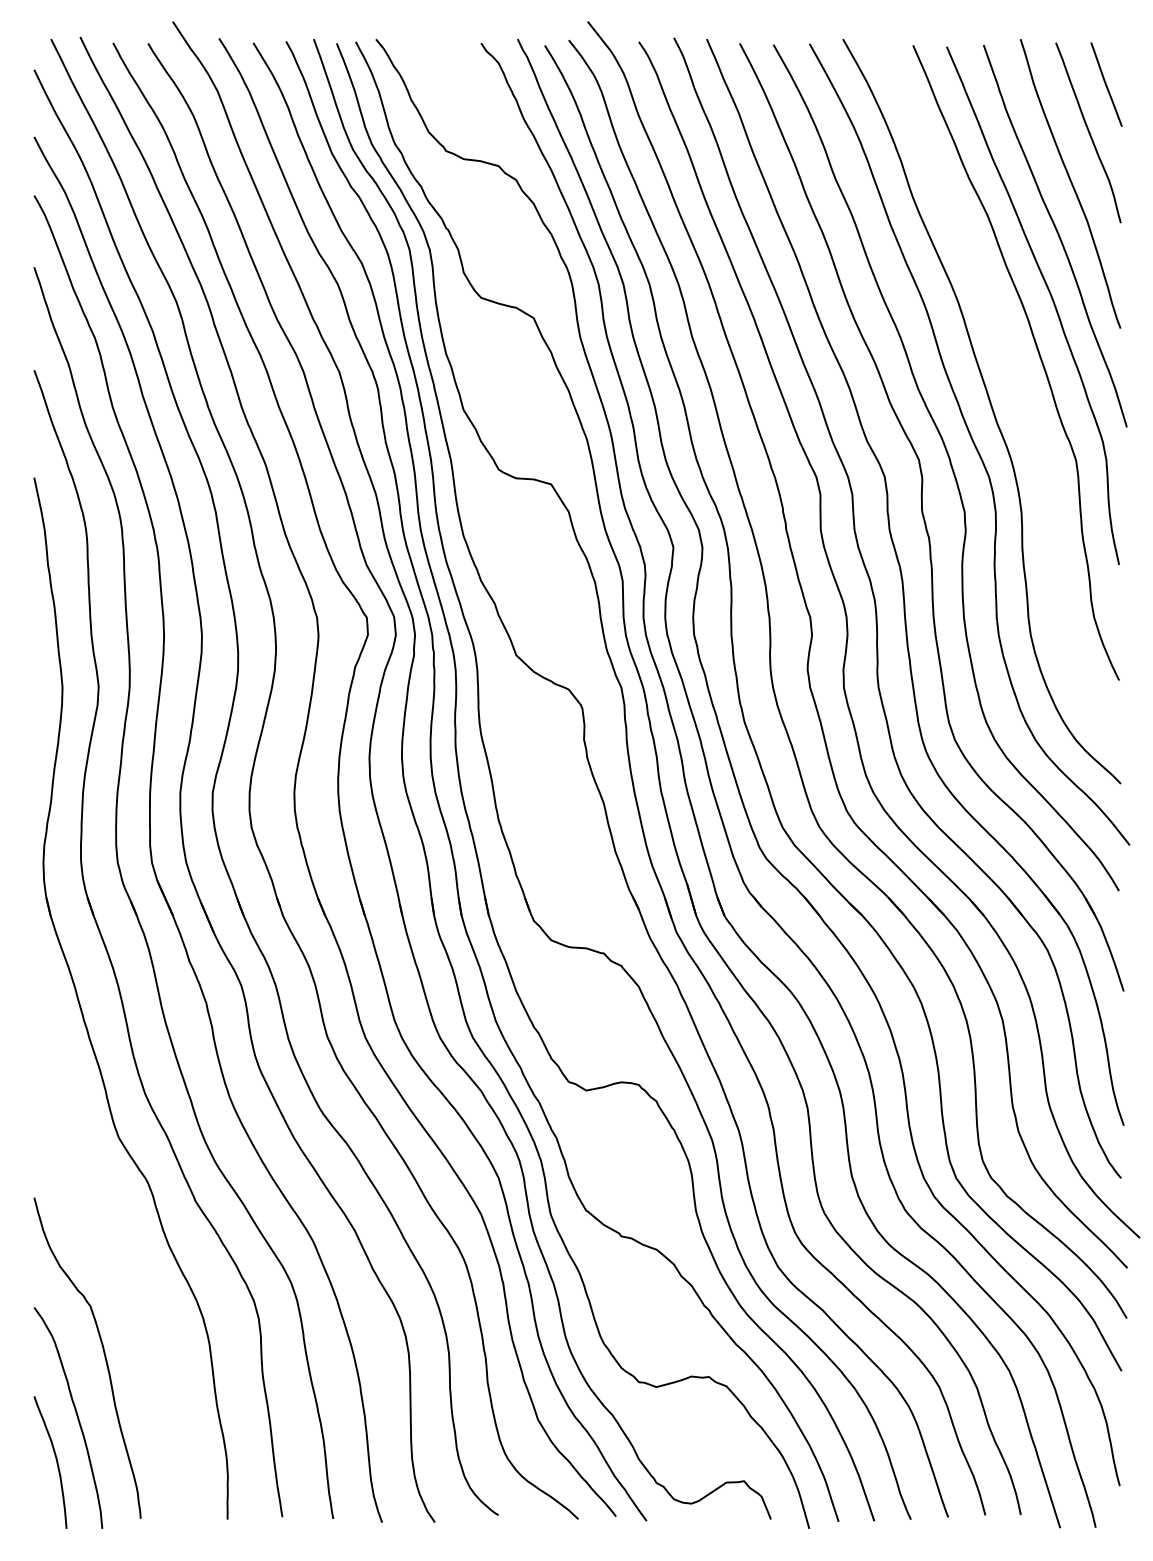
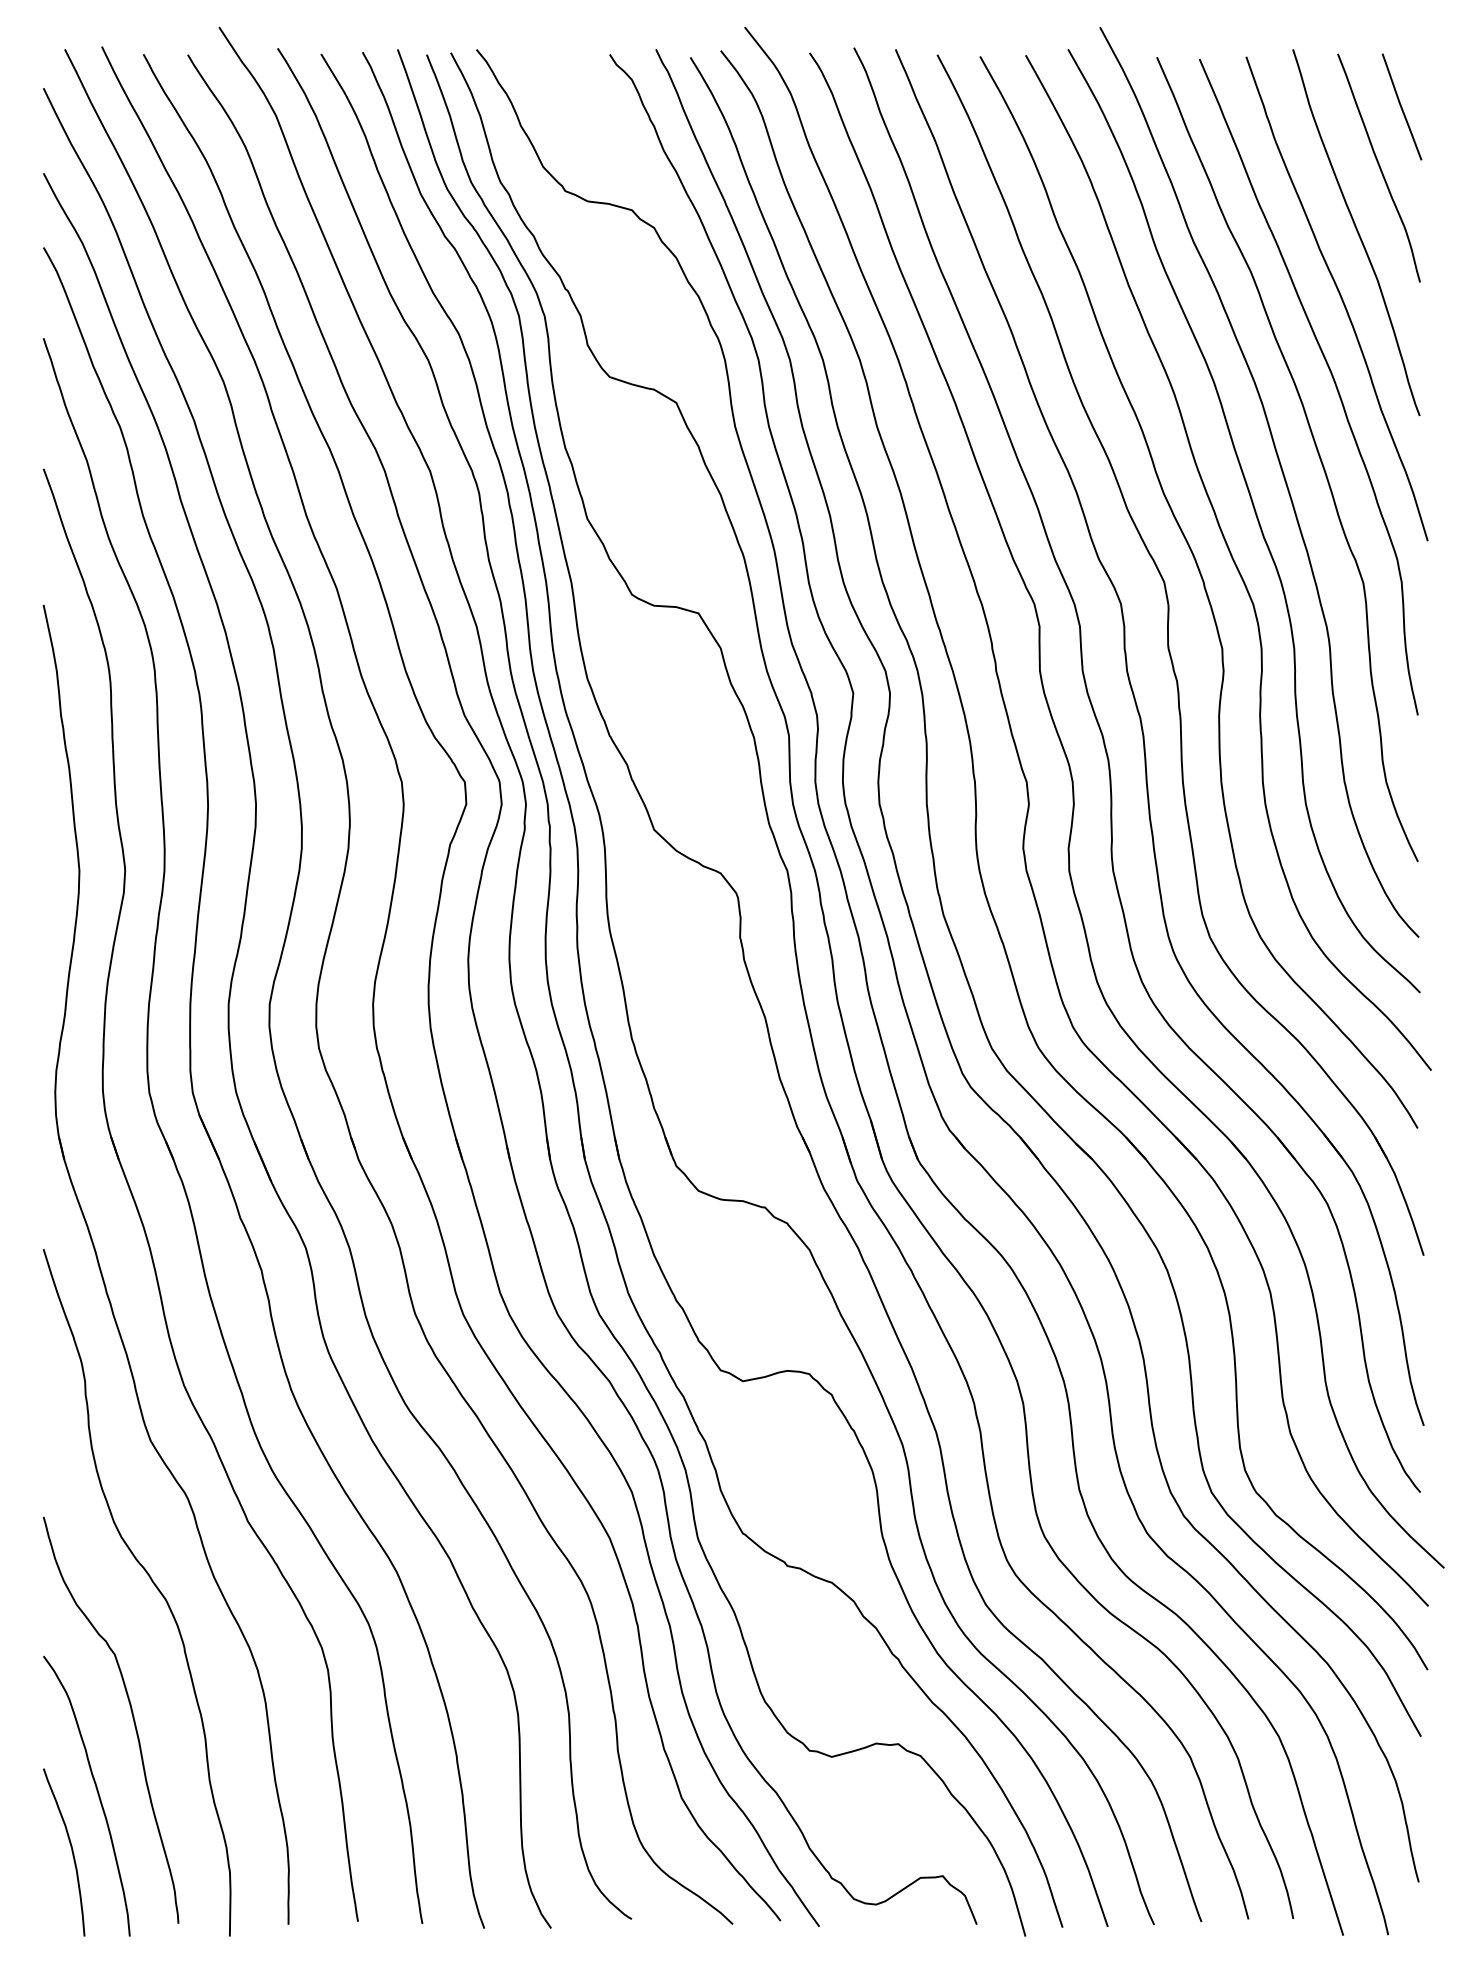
curve: (1012, 375) -> (1282, 475), added
curve: (119, 1248) -> (151, 1581), added

